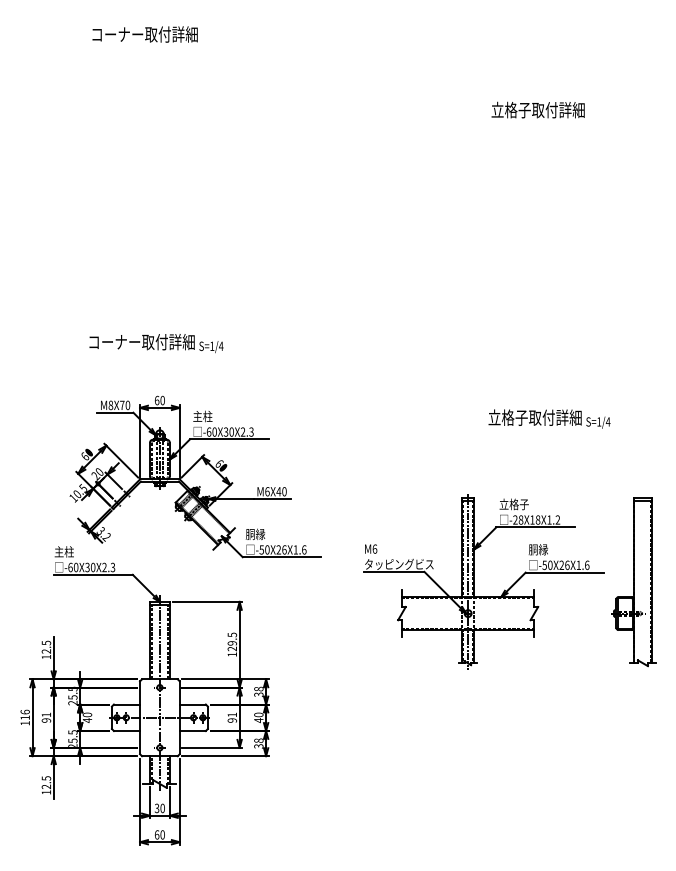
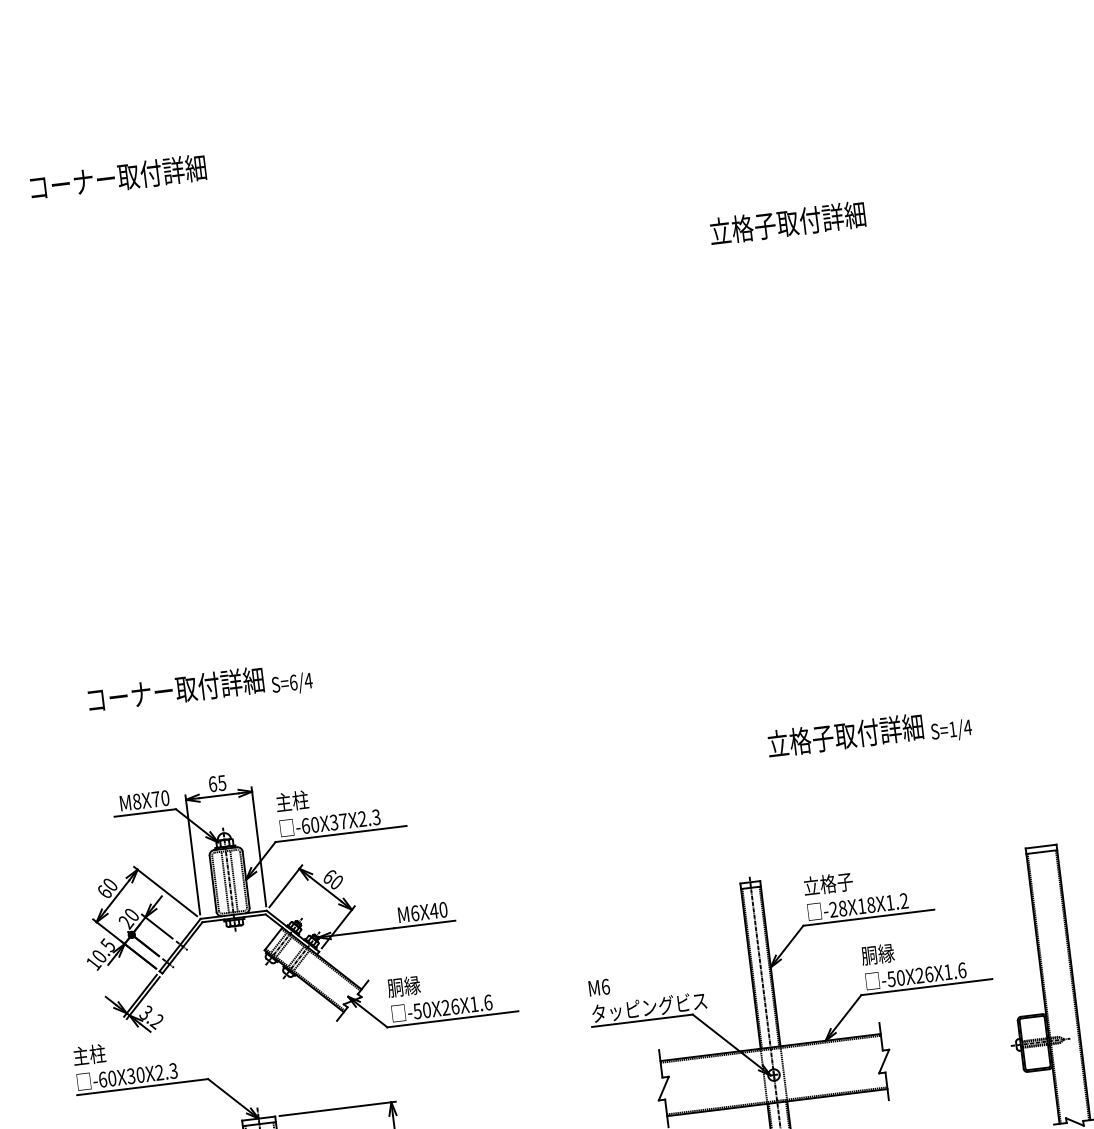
text: (212, 346) -> (294, 682), S=1/4 -> S=6/4
text: (162, 400) -> (221, 782), 60 -> 65
text: (231, 431) -> (342, 820), -60X30X2.3 -> -60X37X2.3

